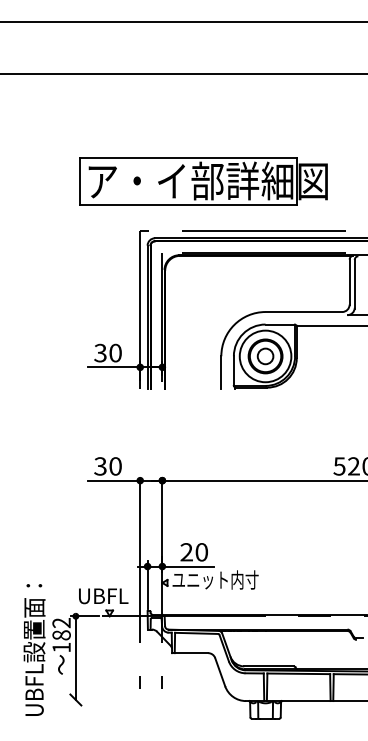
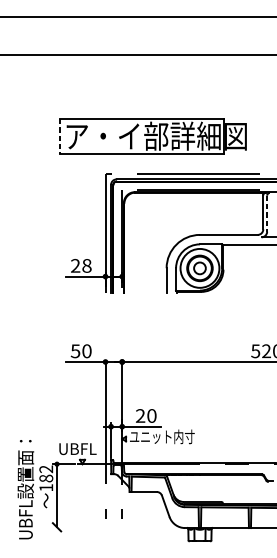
line: (80, 182) -> (60, 137), solid -> dashed
line: (354, 284) -> (266, 214), solid -> dashed
text: (107, 353) -> (80, 266), 30 -> 28
text: (100, 466) -> (75, 351), 30 -> 50

